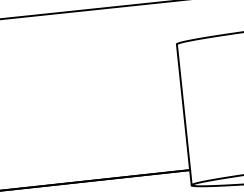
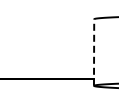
line: (185, 114) -> (94, 52), solid -> dashed

